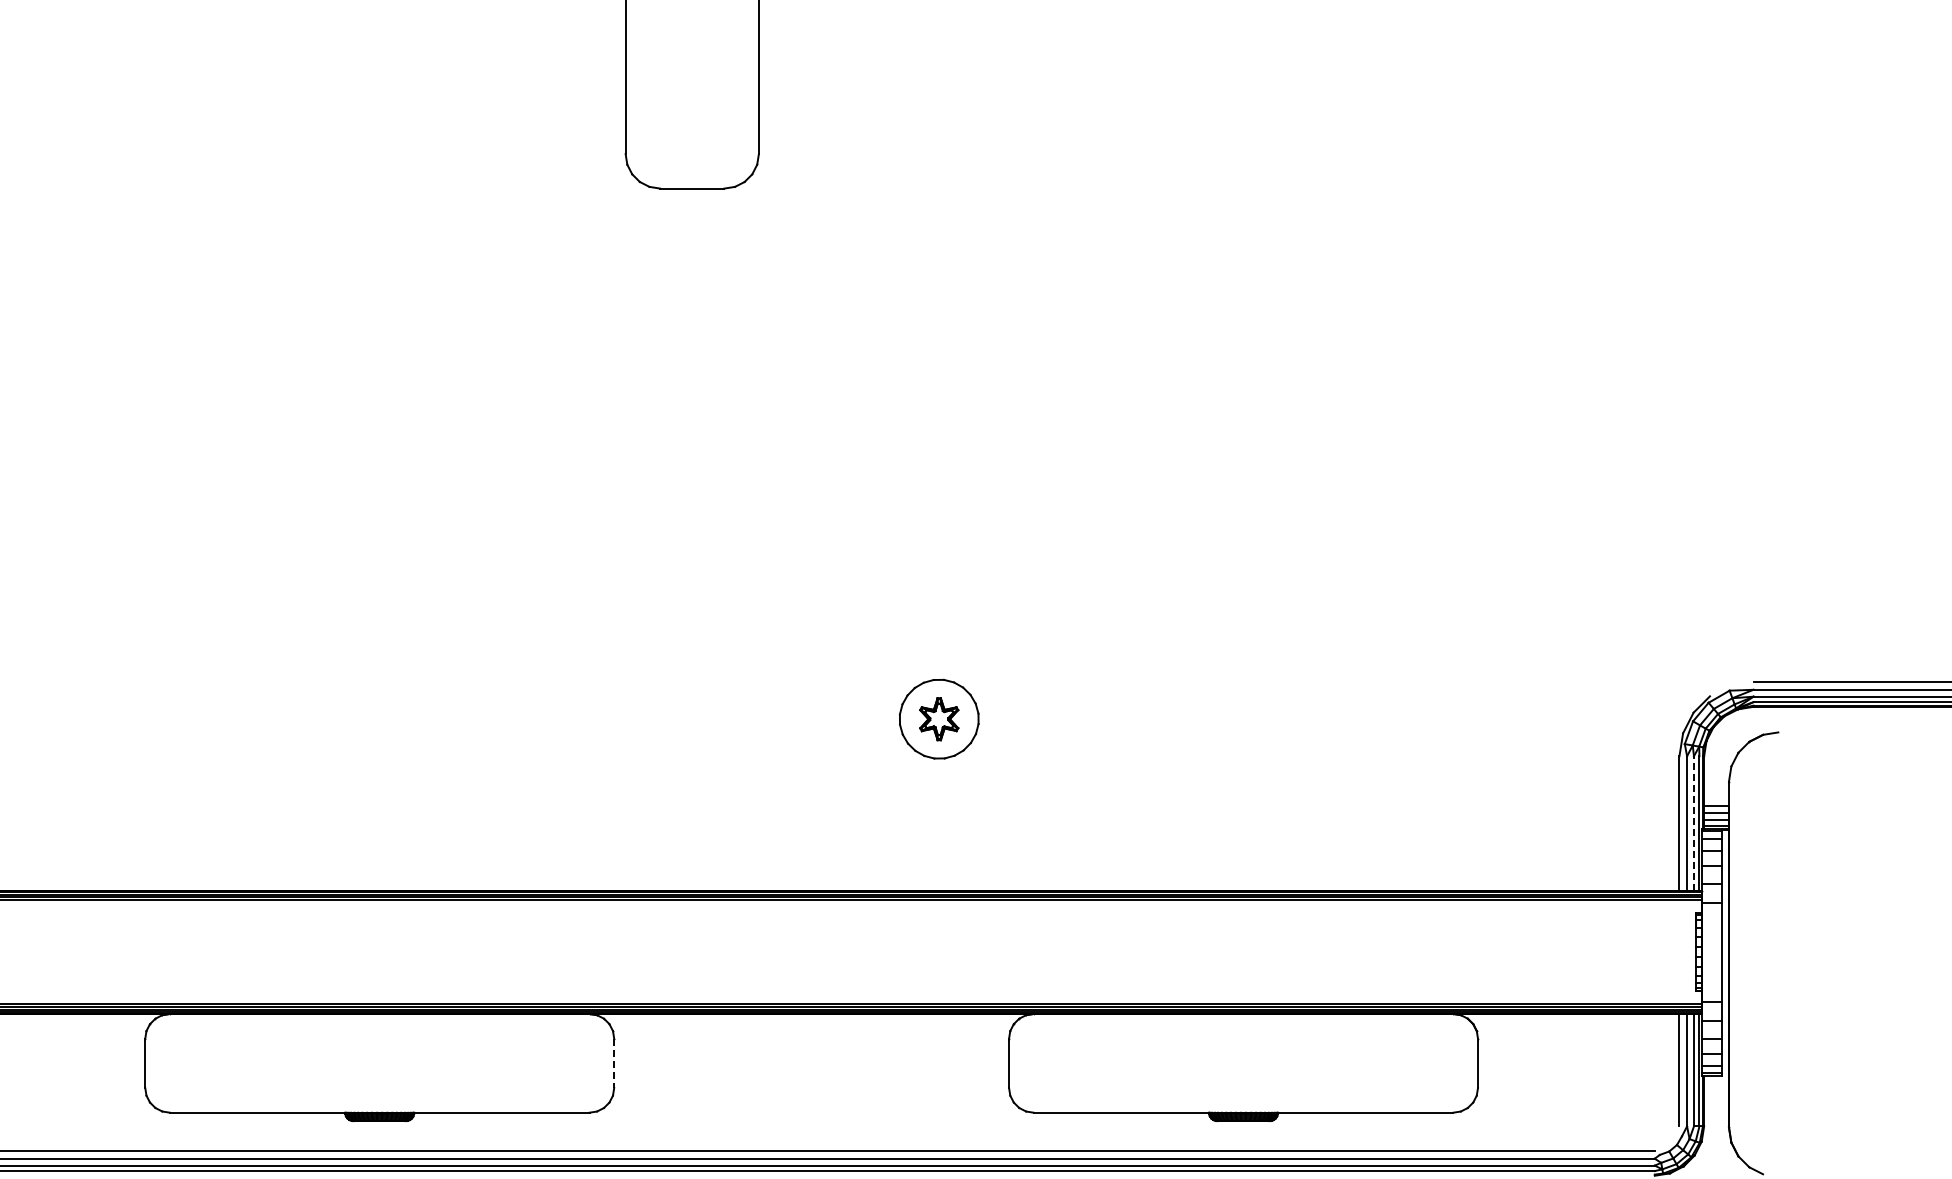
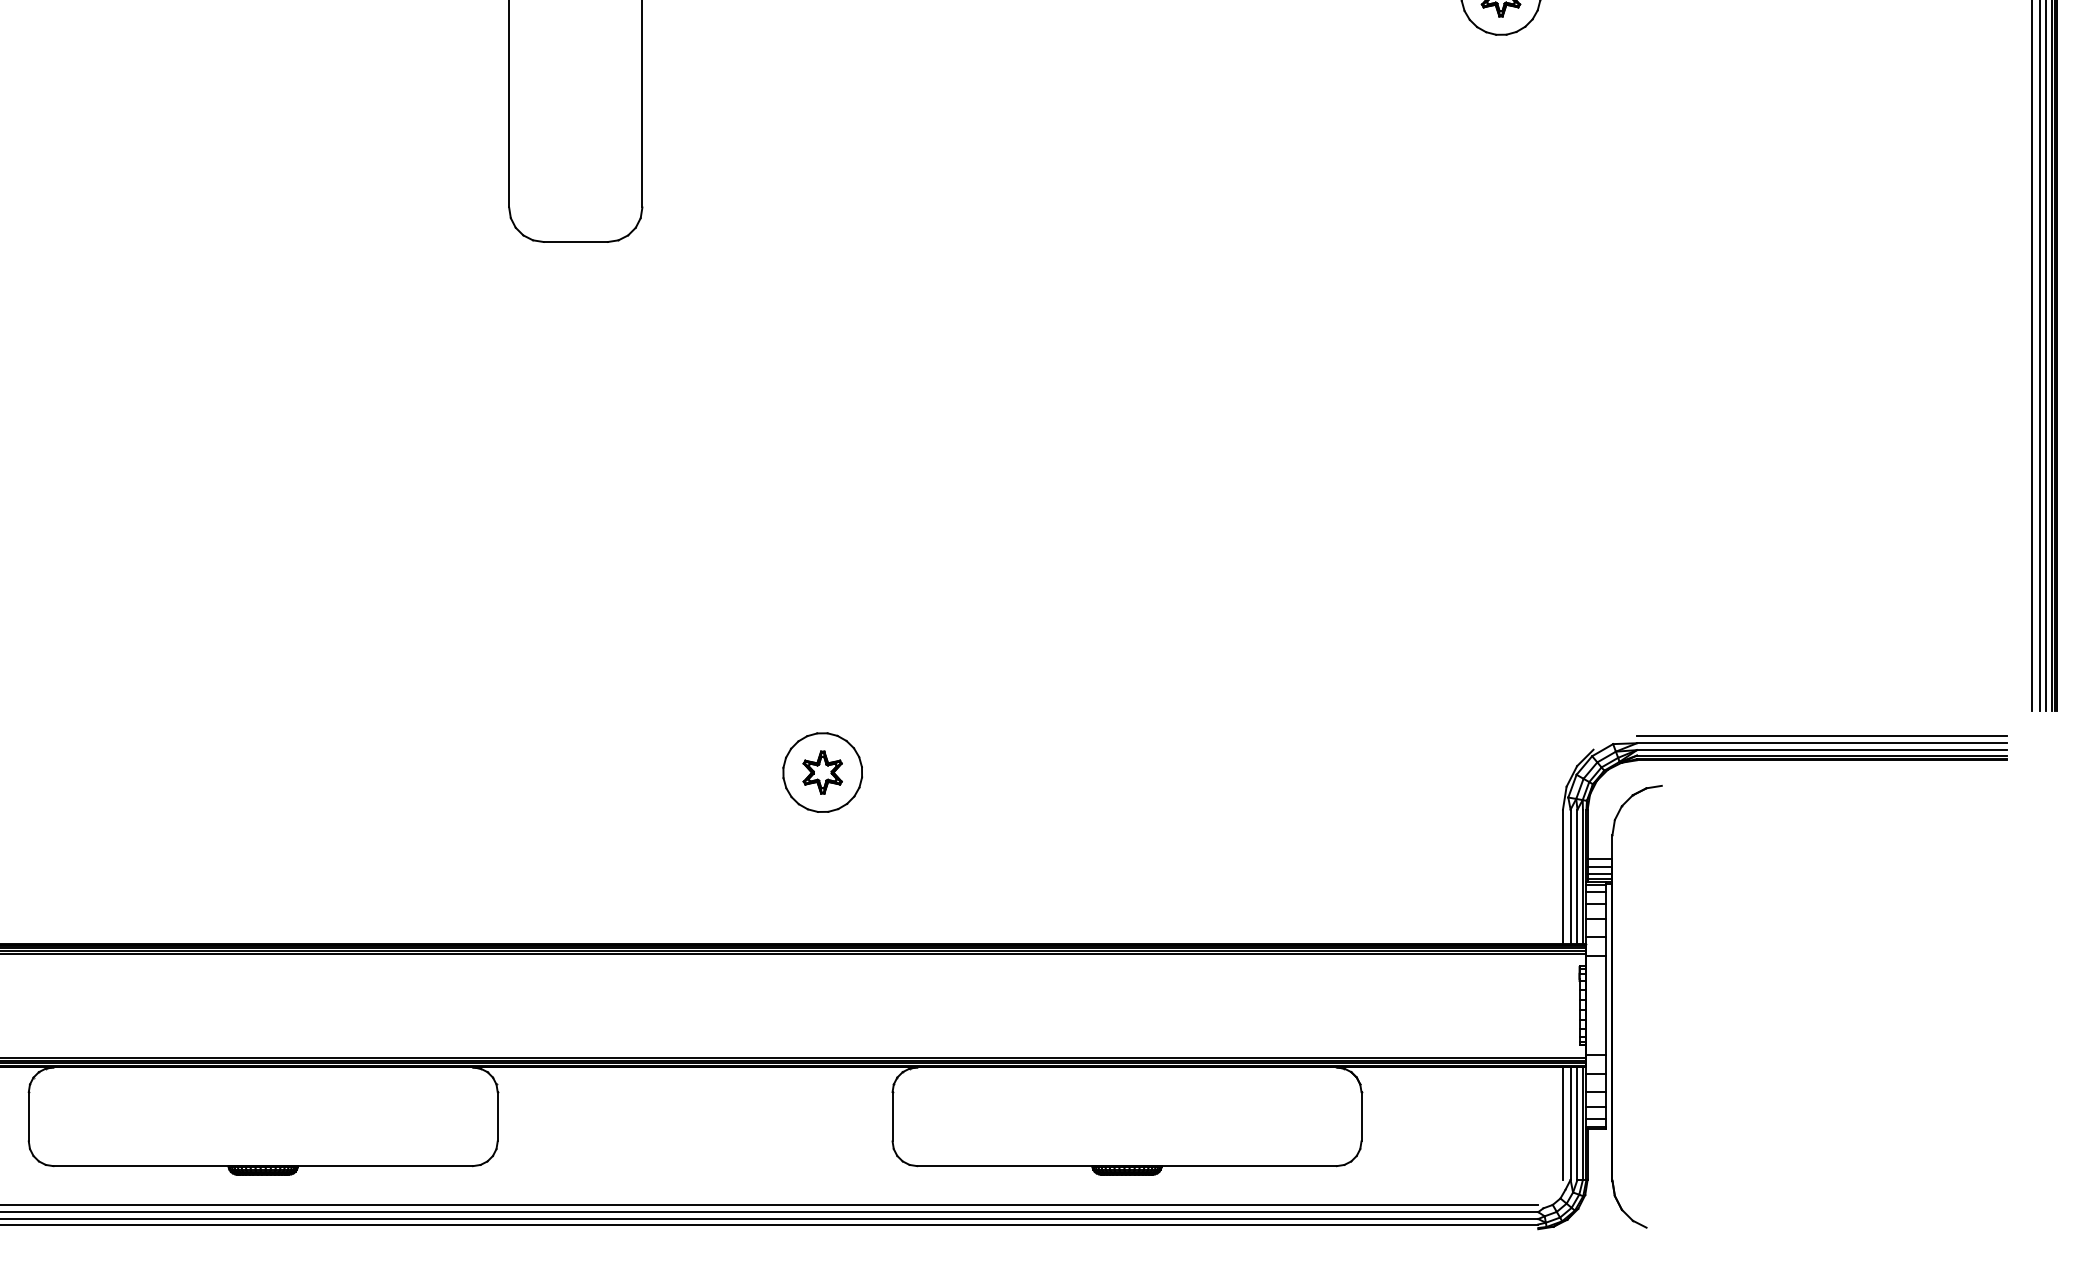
line: (1693, 823) -> (1577, 876), dashed -> solid
line: (613, 1063) -> (497, 1116), dashed -> solid

